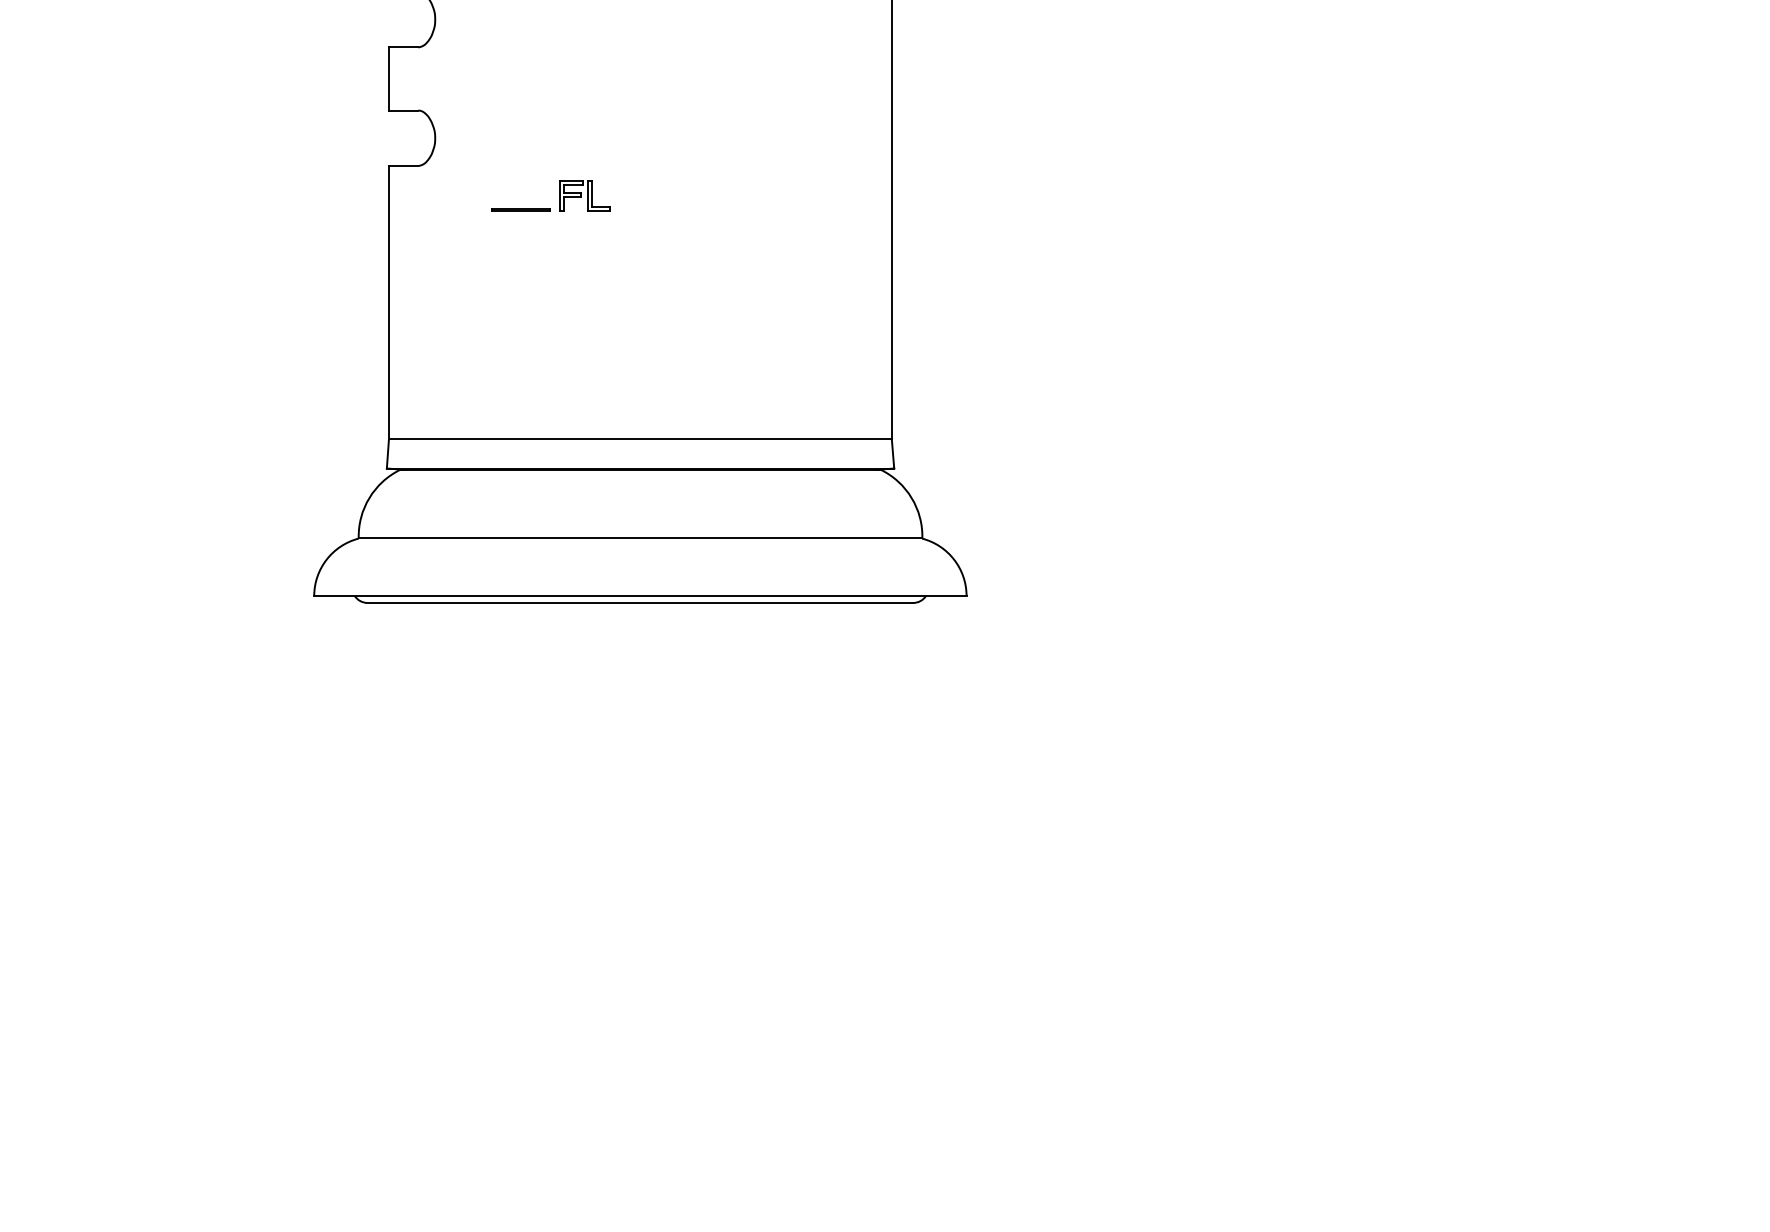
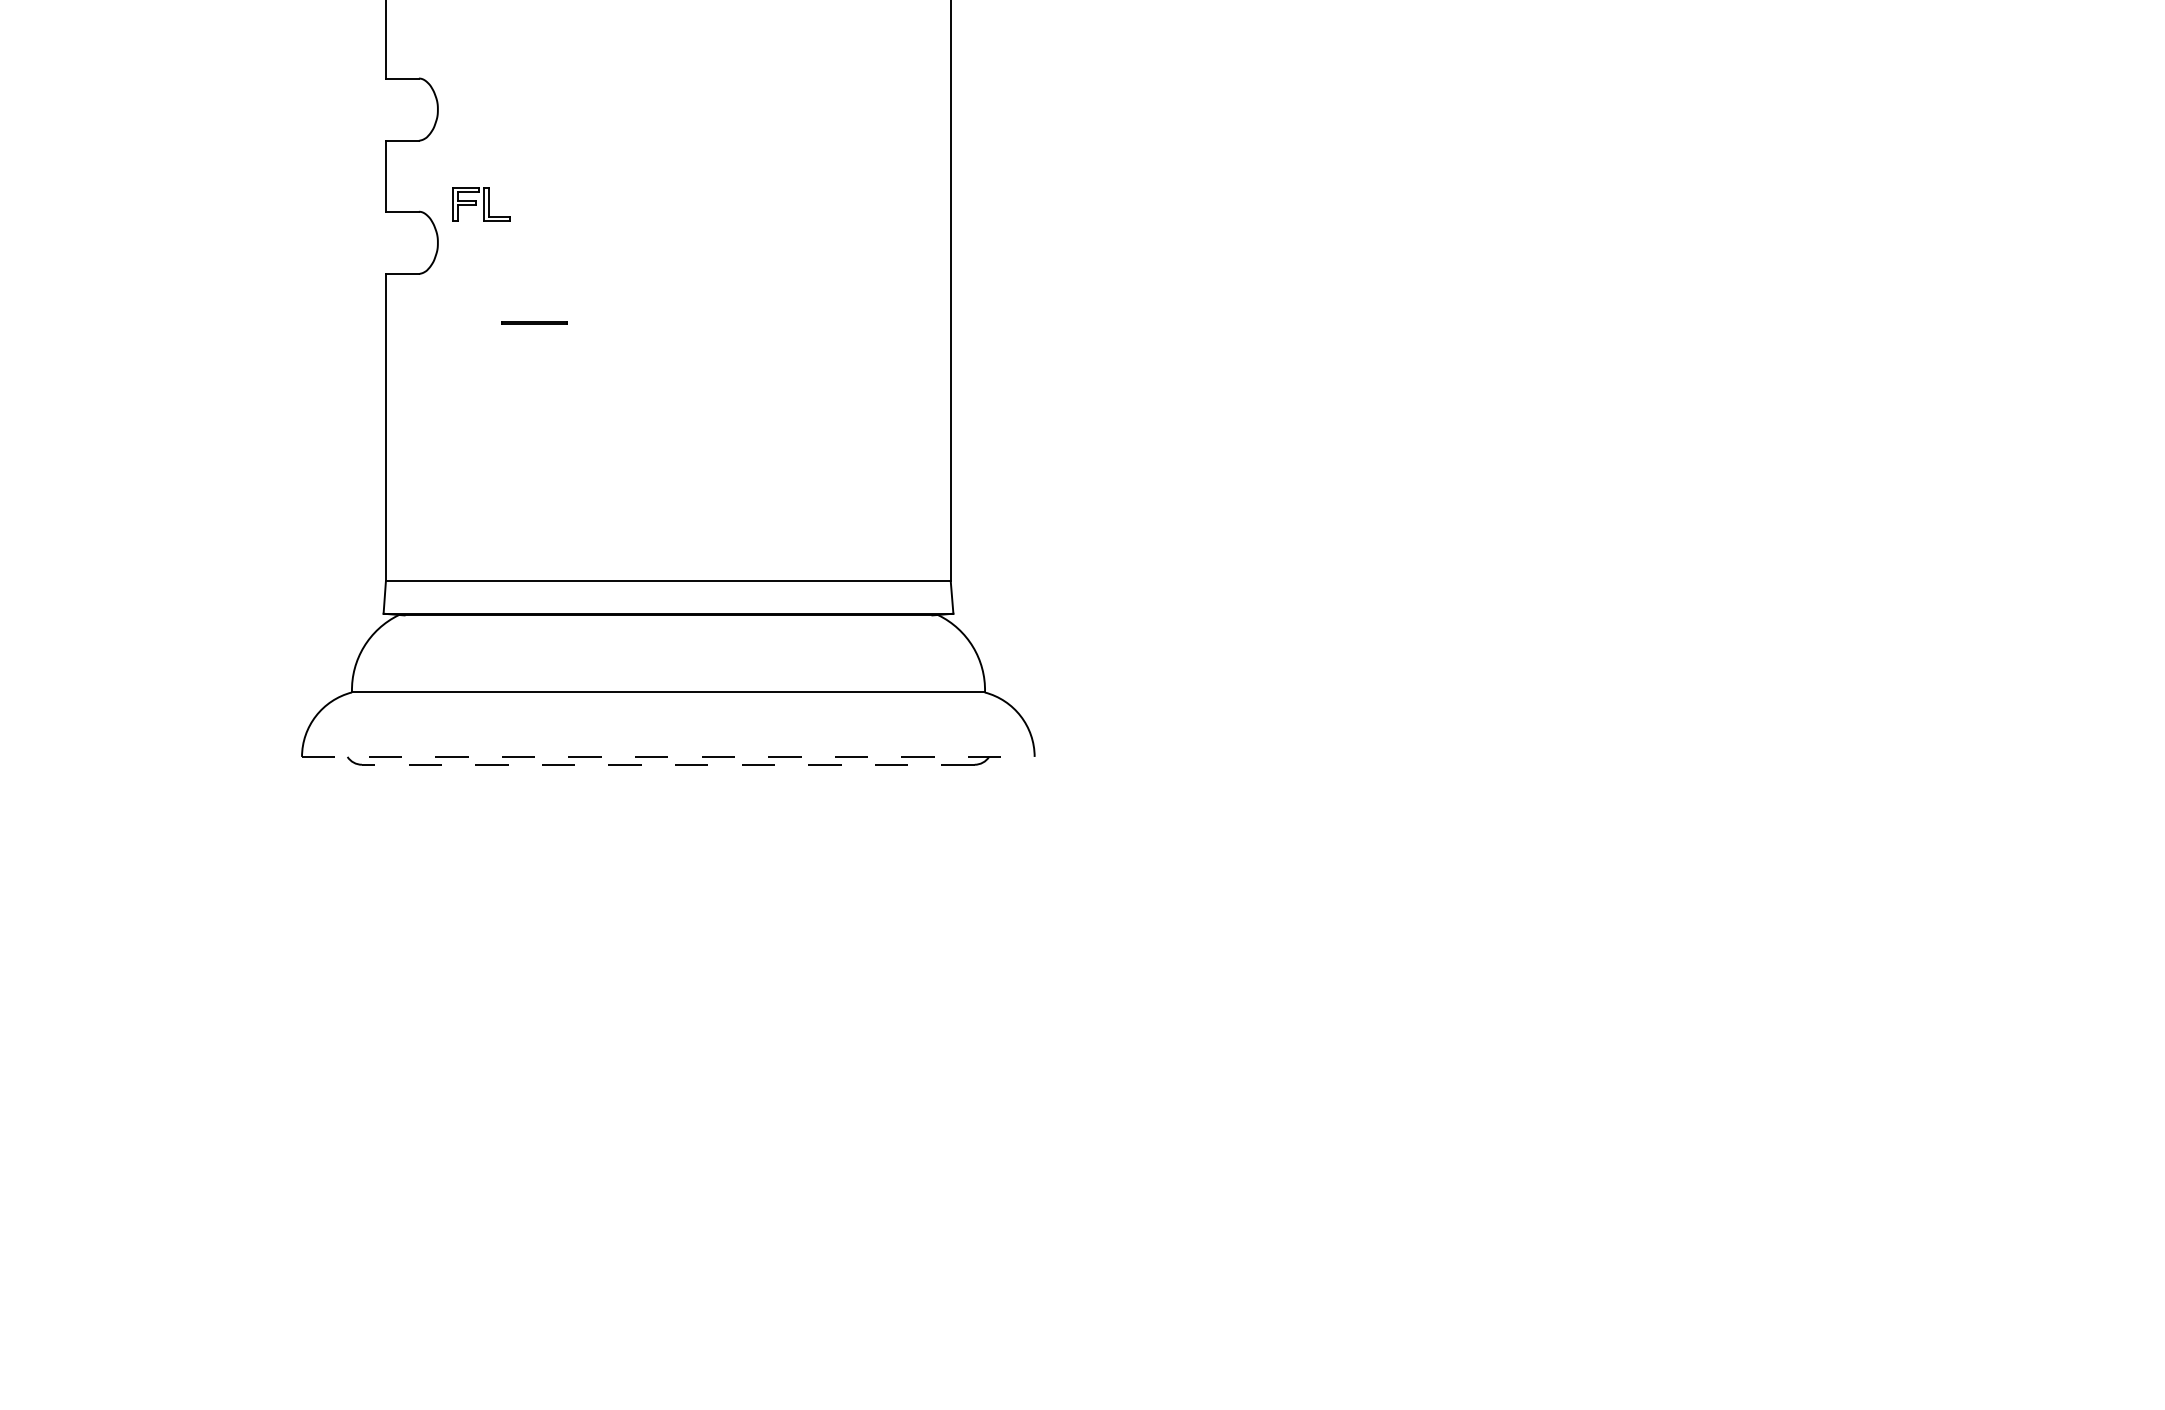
part: (585, 195) -> (481, 204), moved
line: (640, 595) -> (668, 756), solid -> dashed
line: (639, 602) -> (667, 764), solid -> dashed

